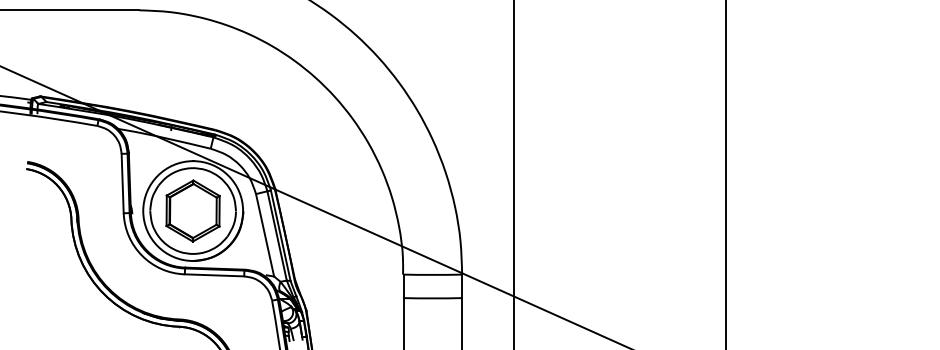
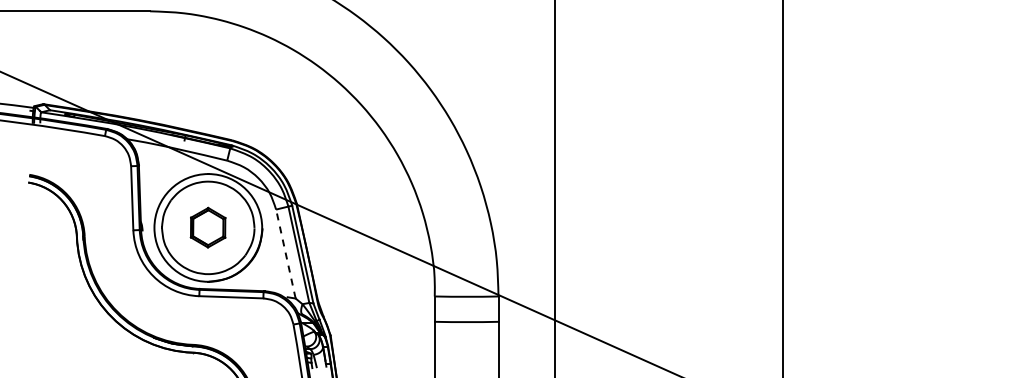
part: (192, 210) -> (207, 227), size x0.6
line: (264, 235) -> (285, 254), solid -> dashed

